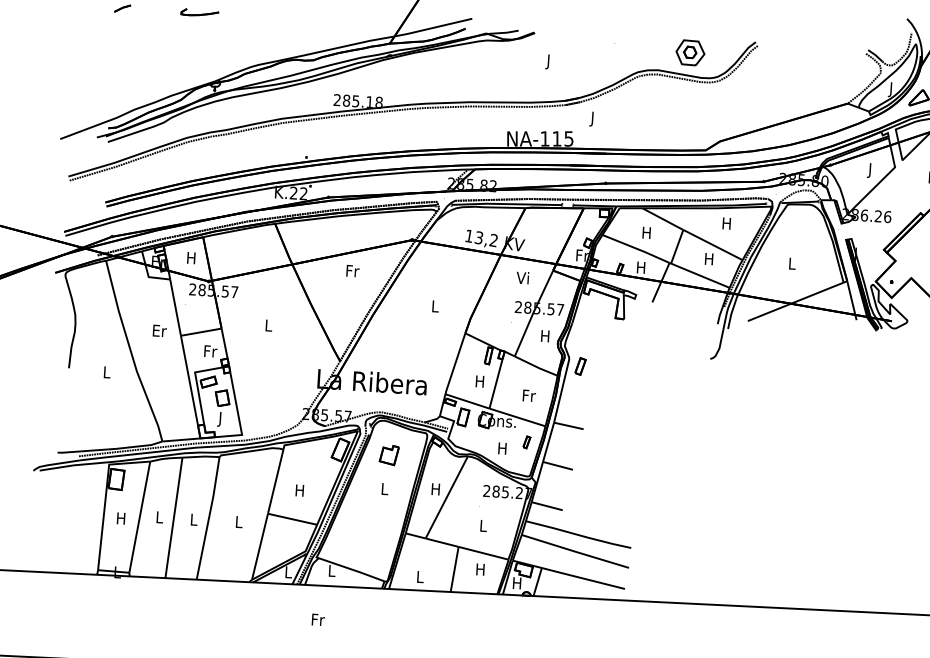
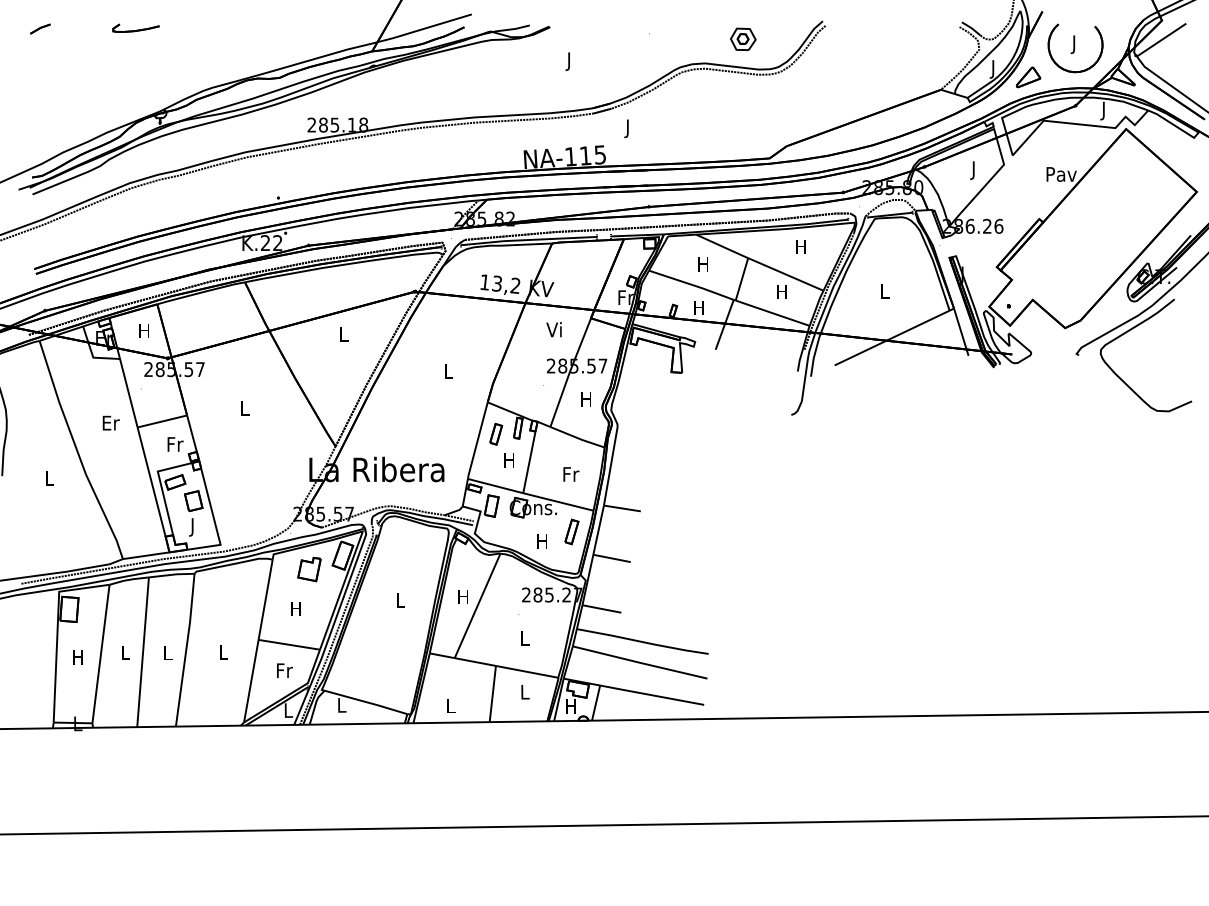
part: (690, 52) -> (743, 38), size x0.71
text: (353, 271) -> (344, 334), Fr -> L
part: (580, 366) -> (496, 434), moved
part: (526, 442) -> (571, 531), size x1.67
part: (389, 455) -> (309, 569), moved
text: (480, 569) -> (524, 691), H -> L
text: (318, 619) -> (284, 670), moved

